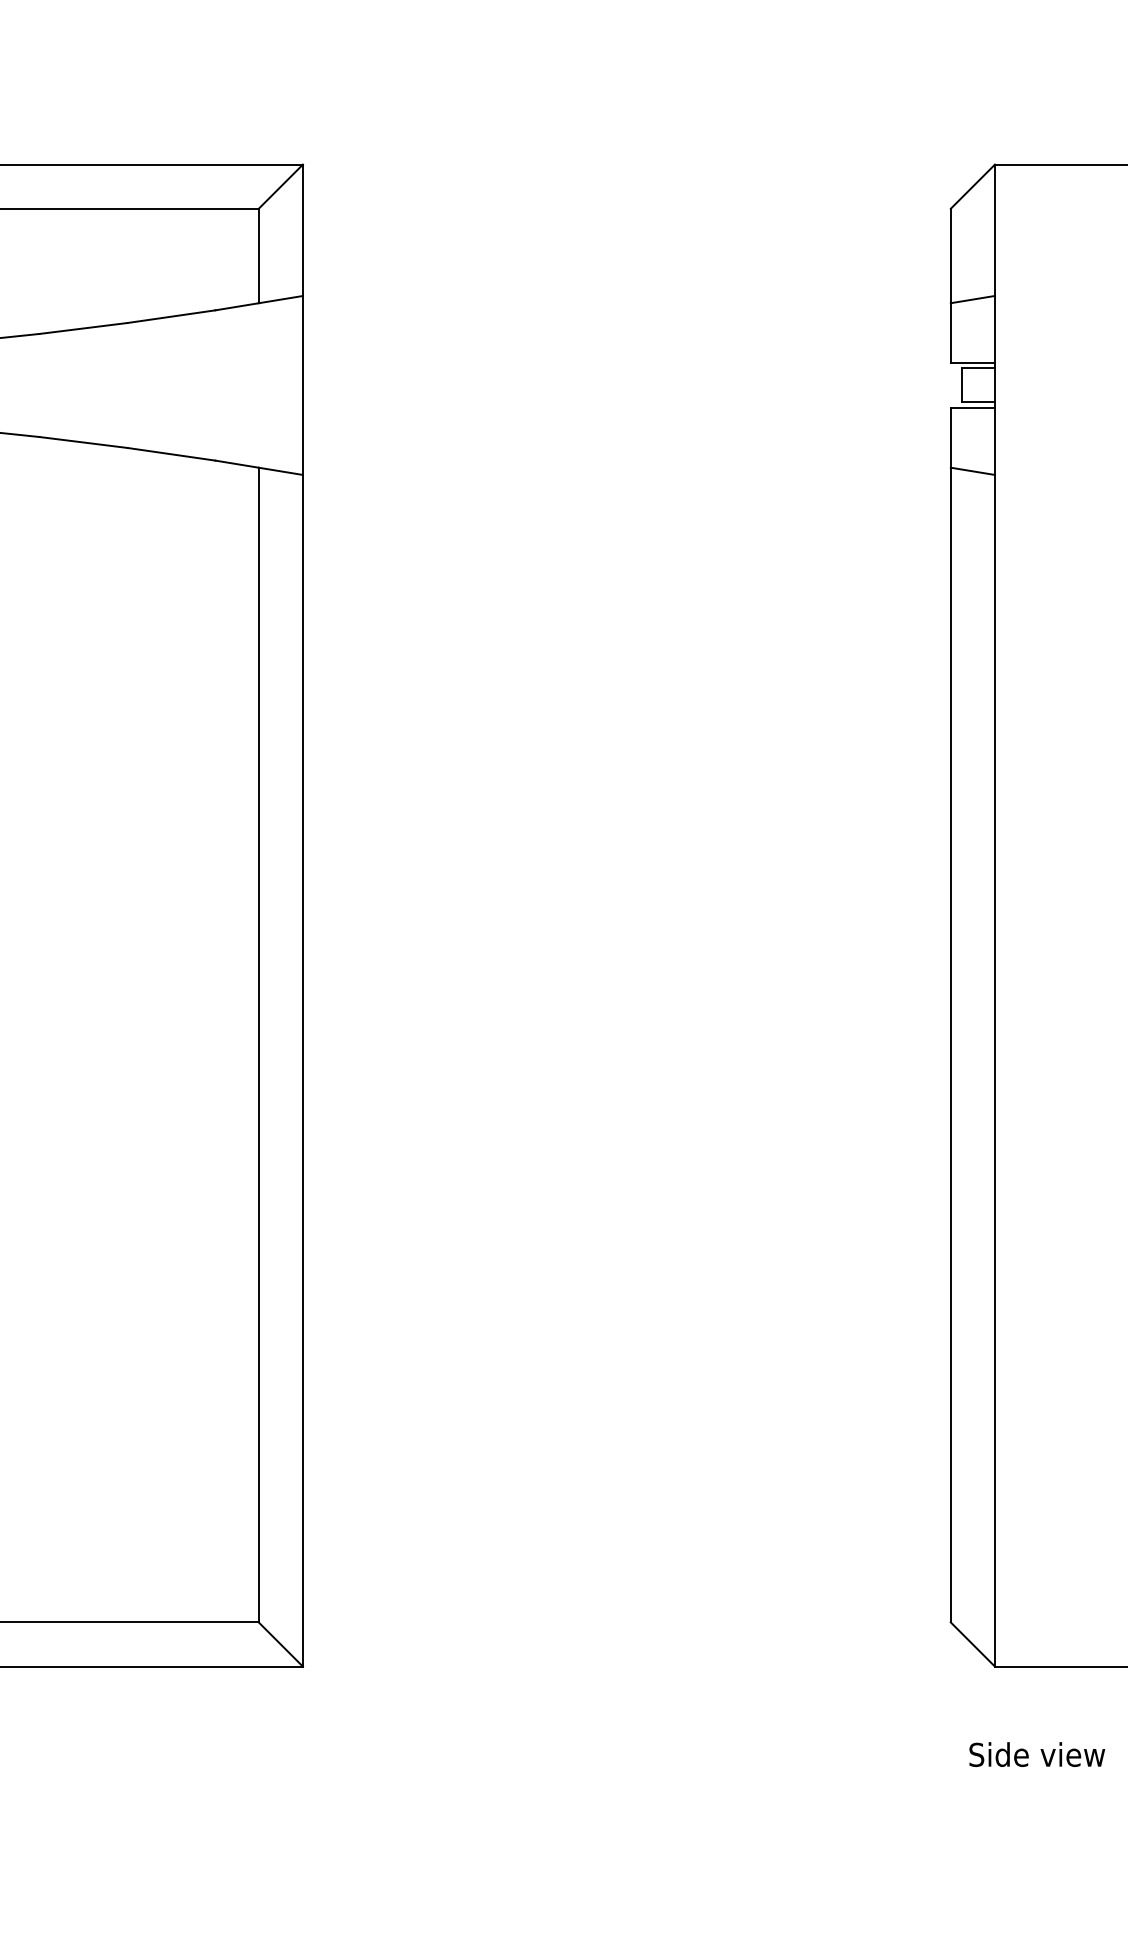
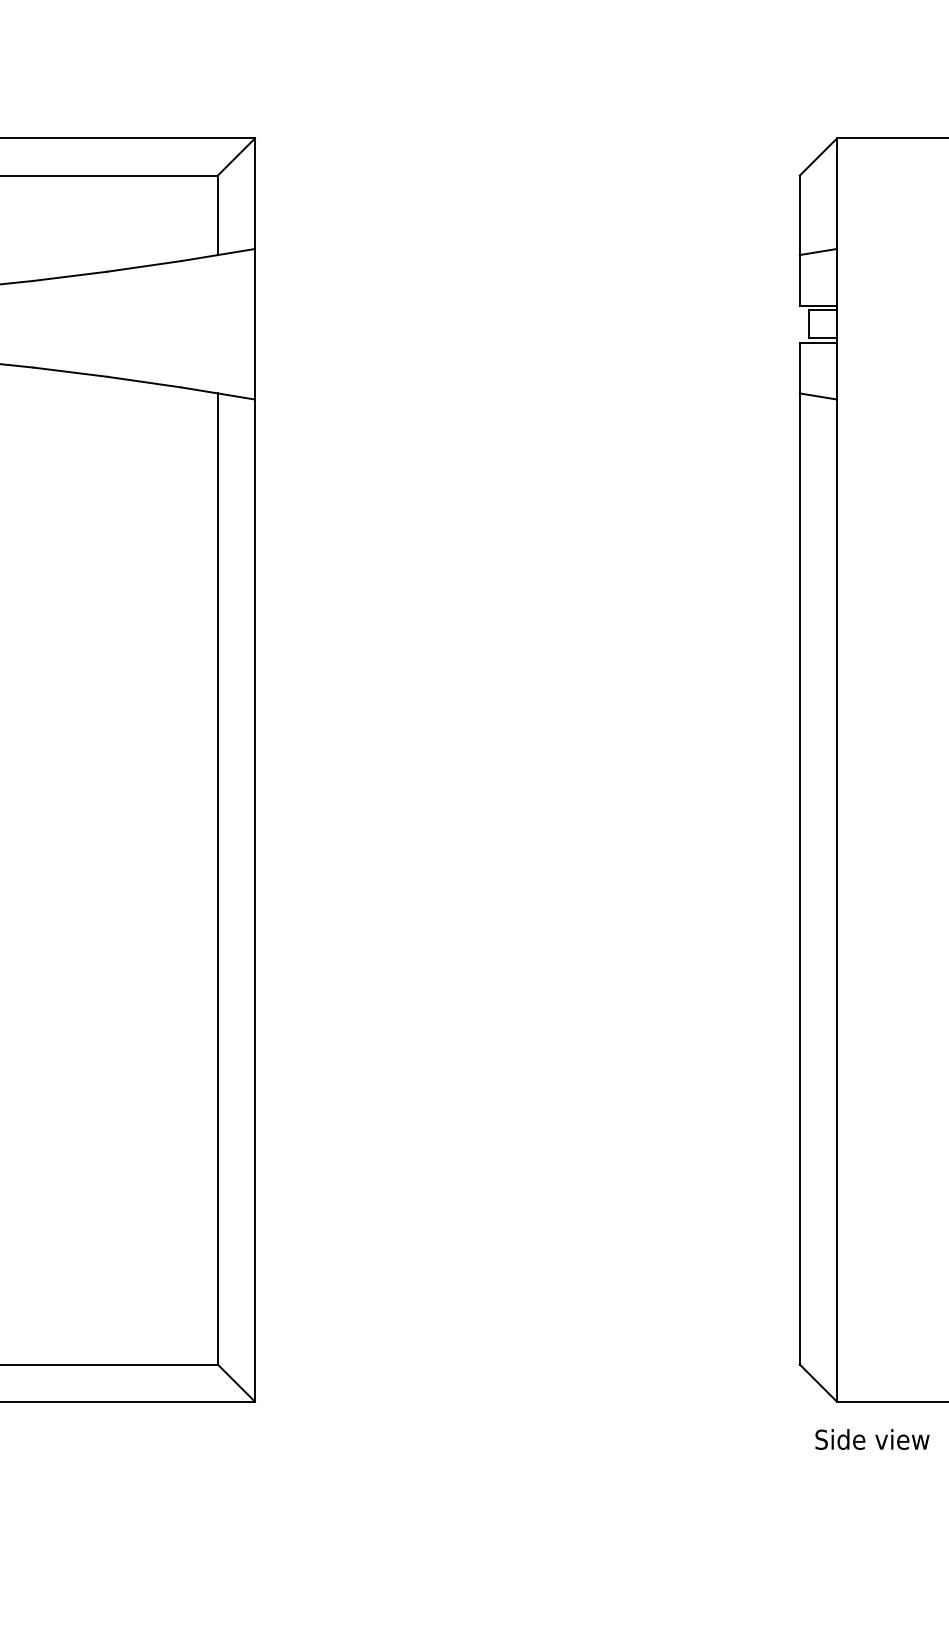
text: (1037, 1754) -> (872, 1439), moved

